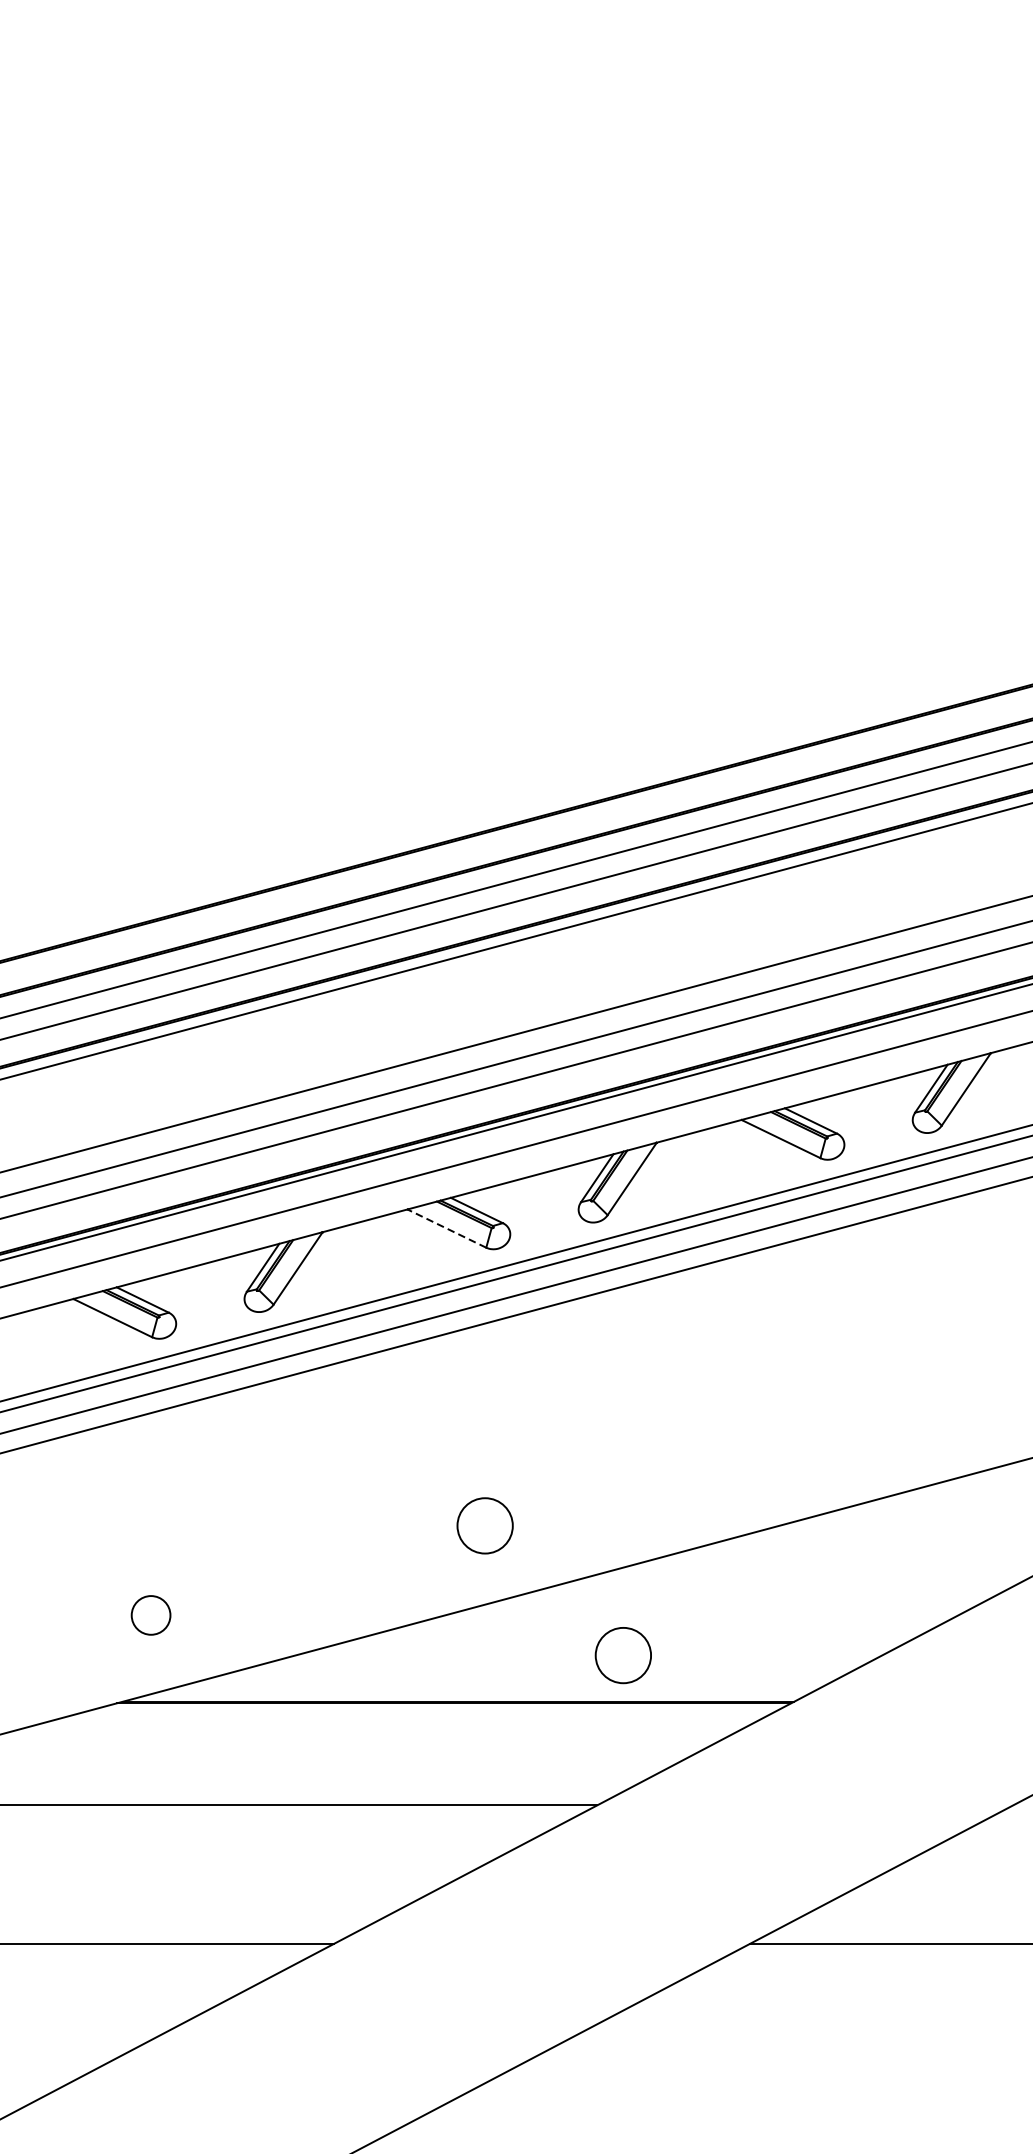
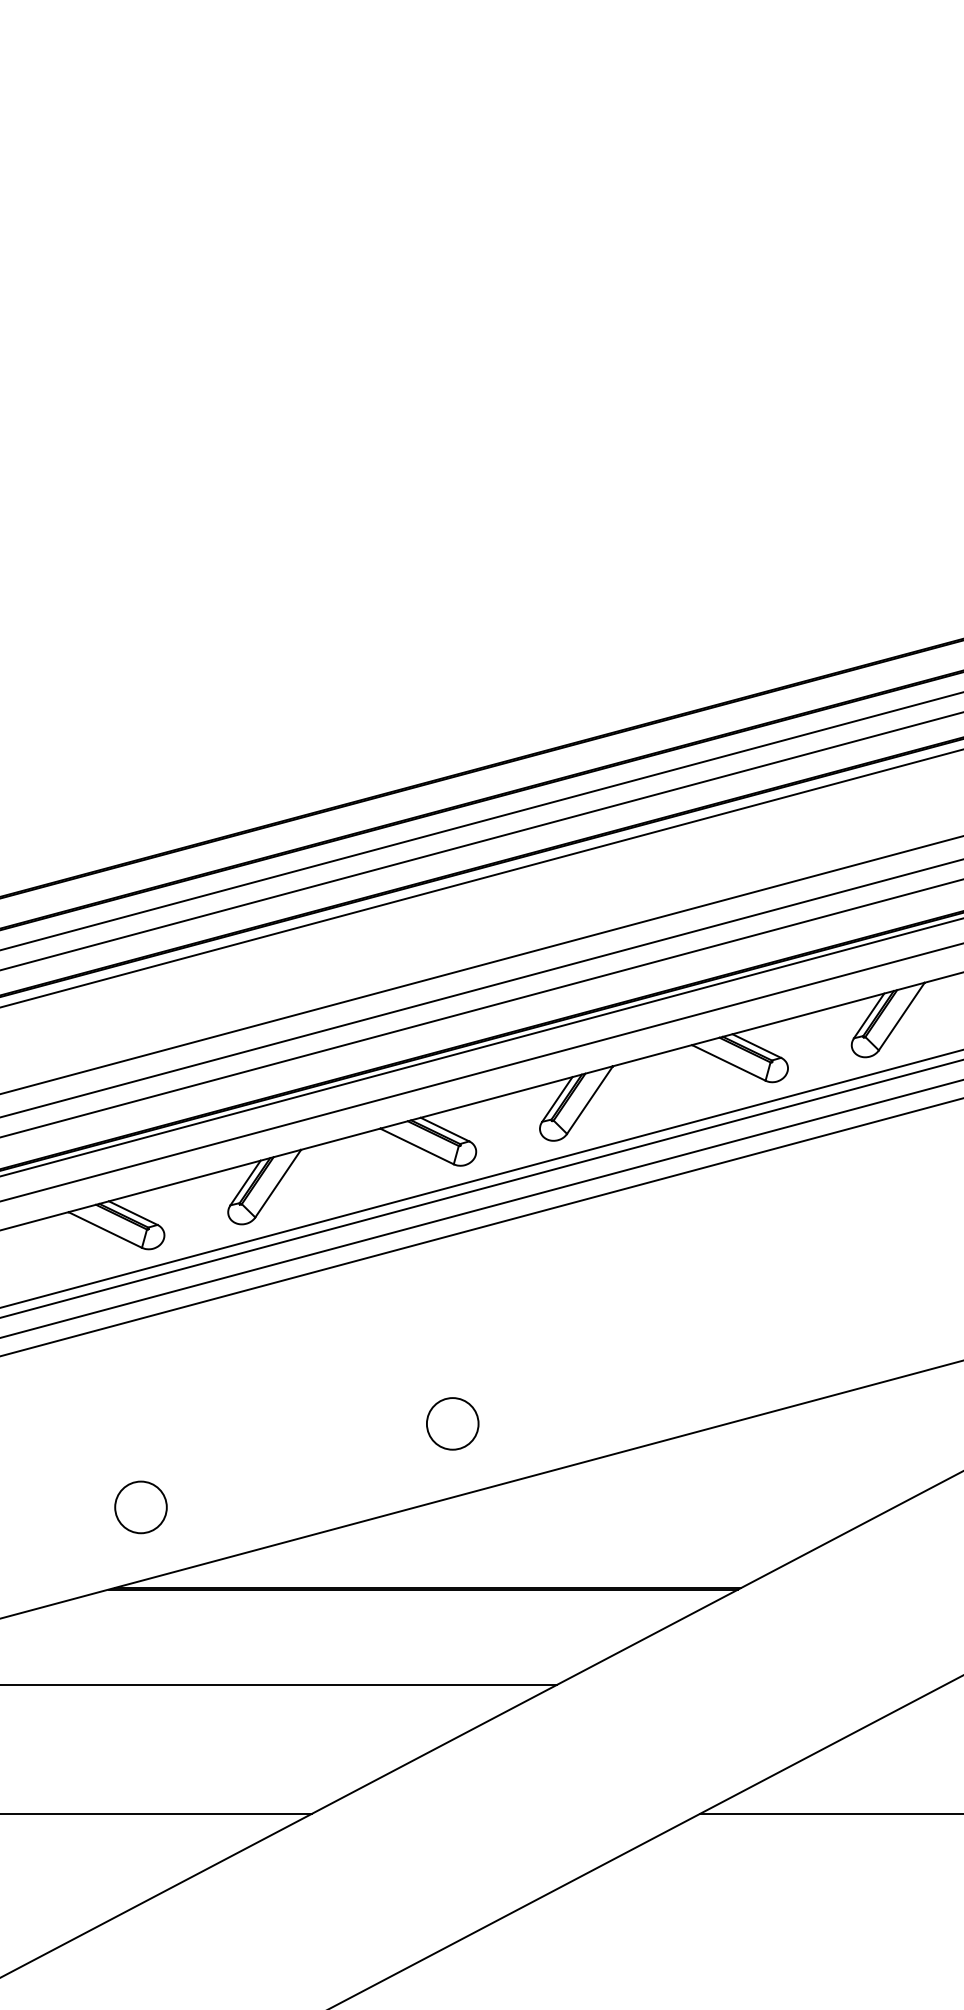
line: (447, 1228) -> (417, 1146), dashed -> solid
circle: (150, 1615) -> (140, 1507), size x1.43
circle: (623, 1655) -> (581, 1544), removed

